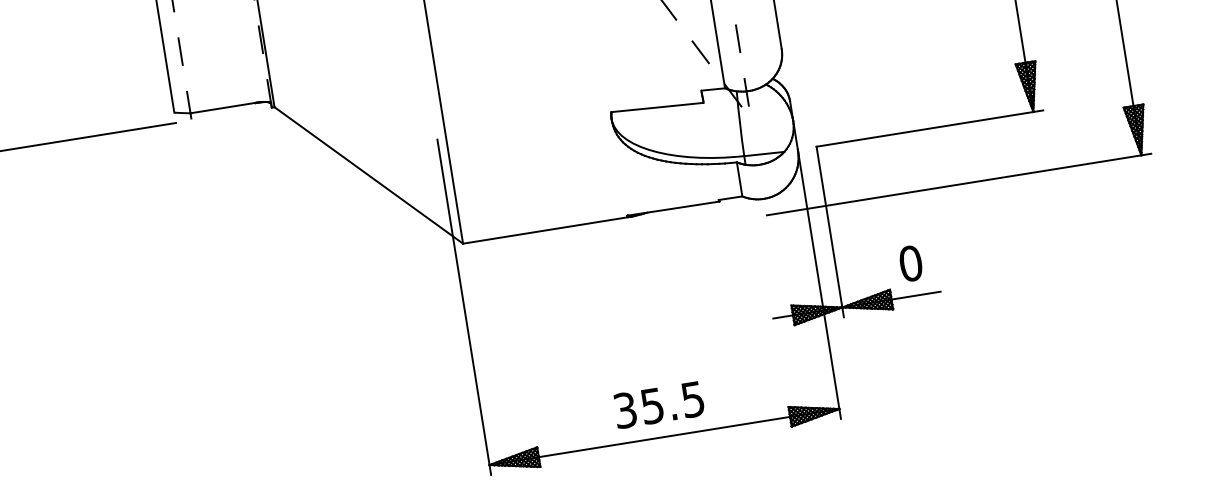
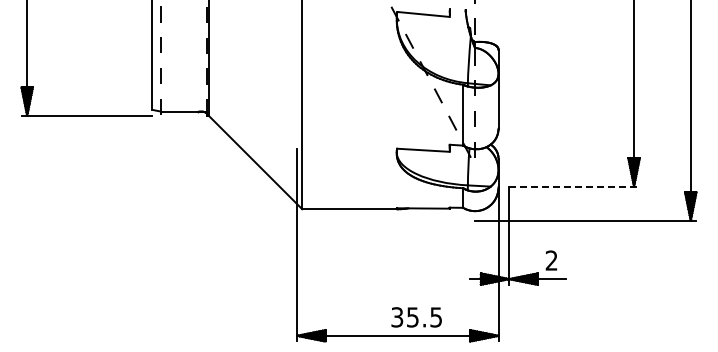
line: (931, 128) -> (575, 186), solid -> dashed
text: (910, 263) -> (551, 260), 0 -> 2
text: (658, 405) -> (416, 317), moved

